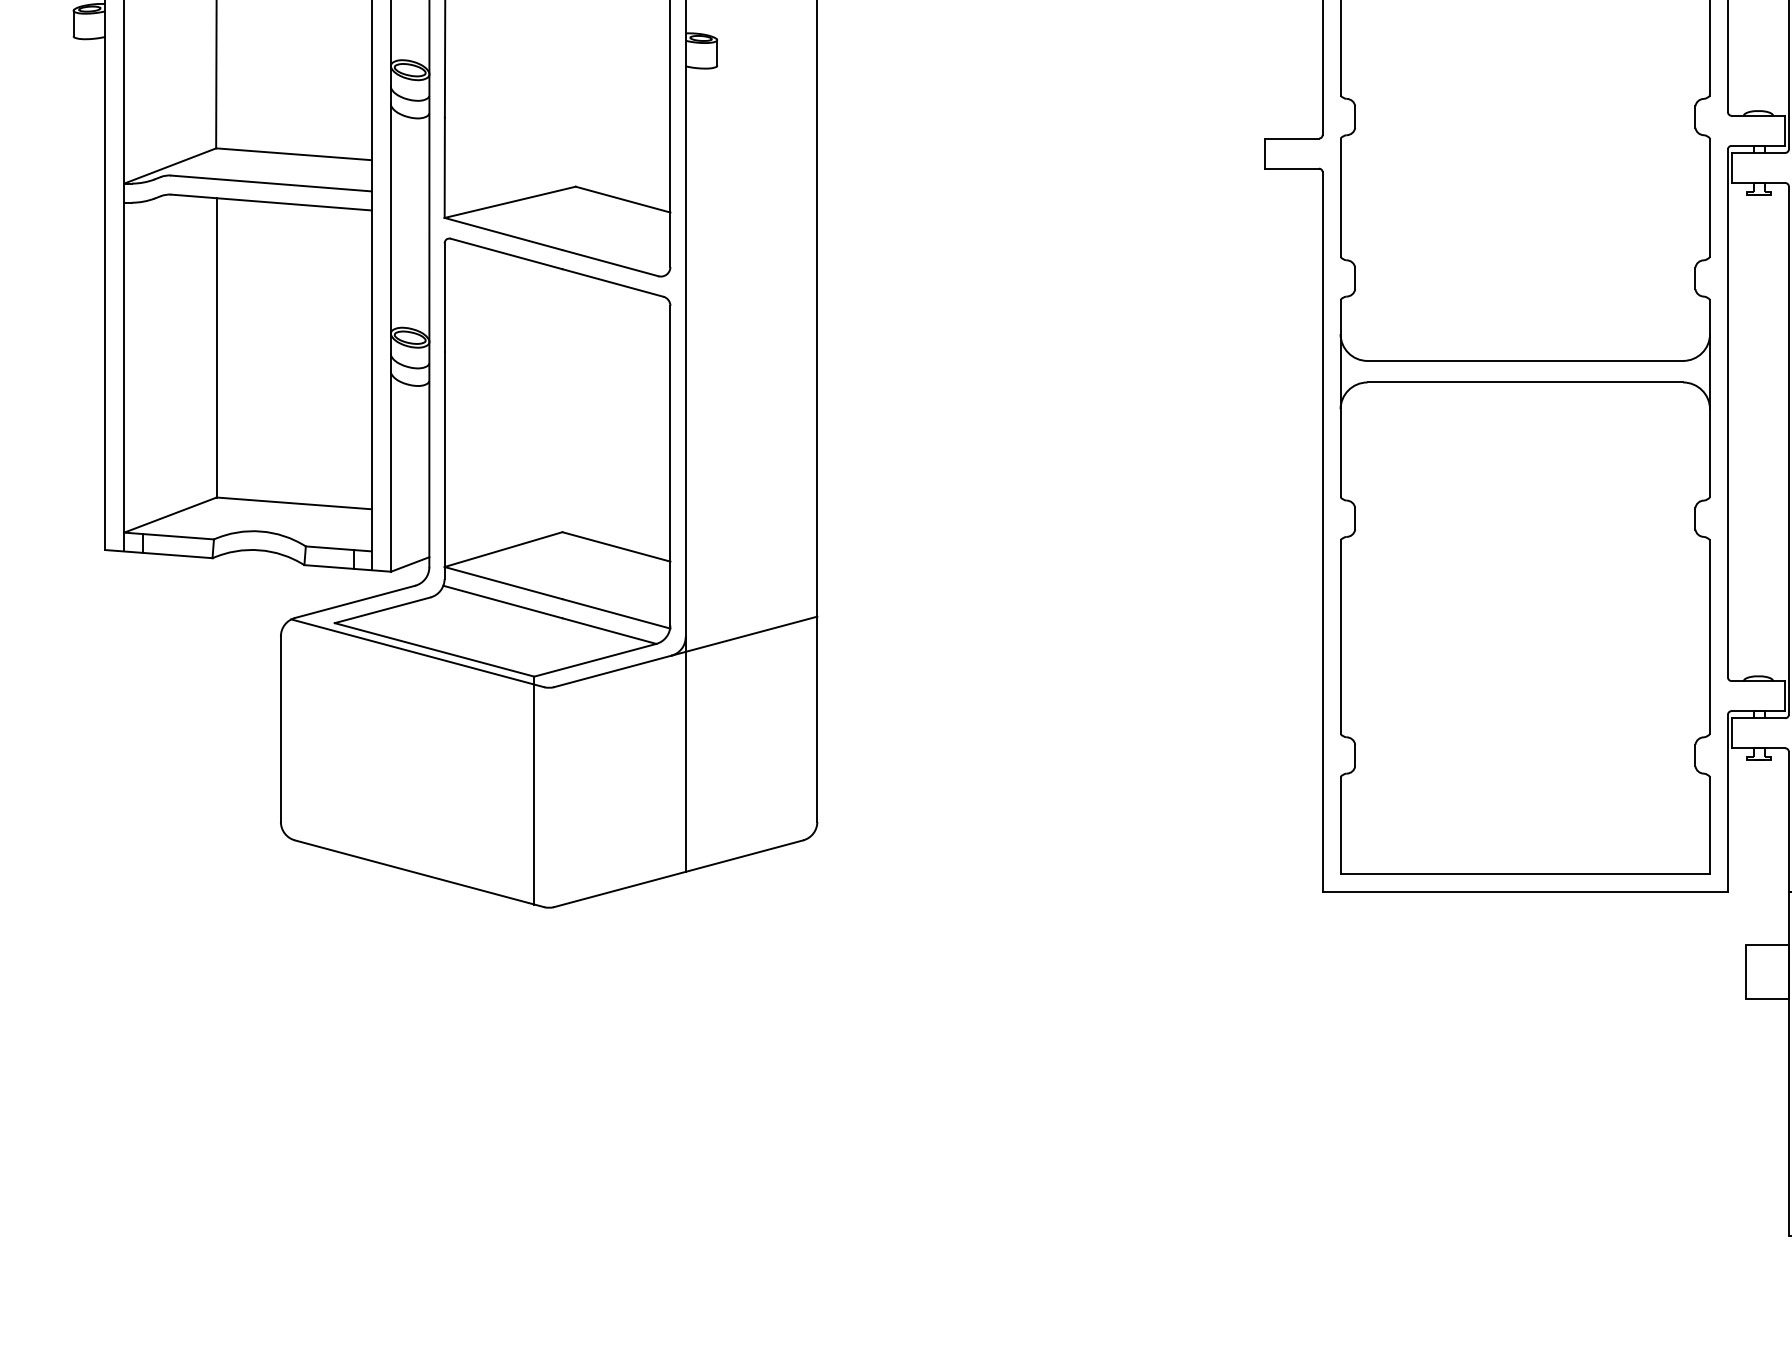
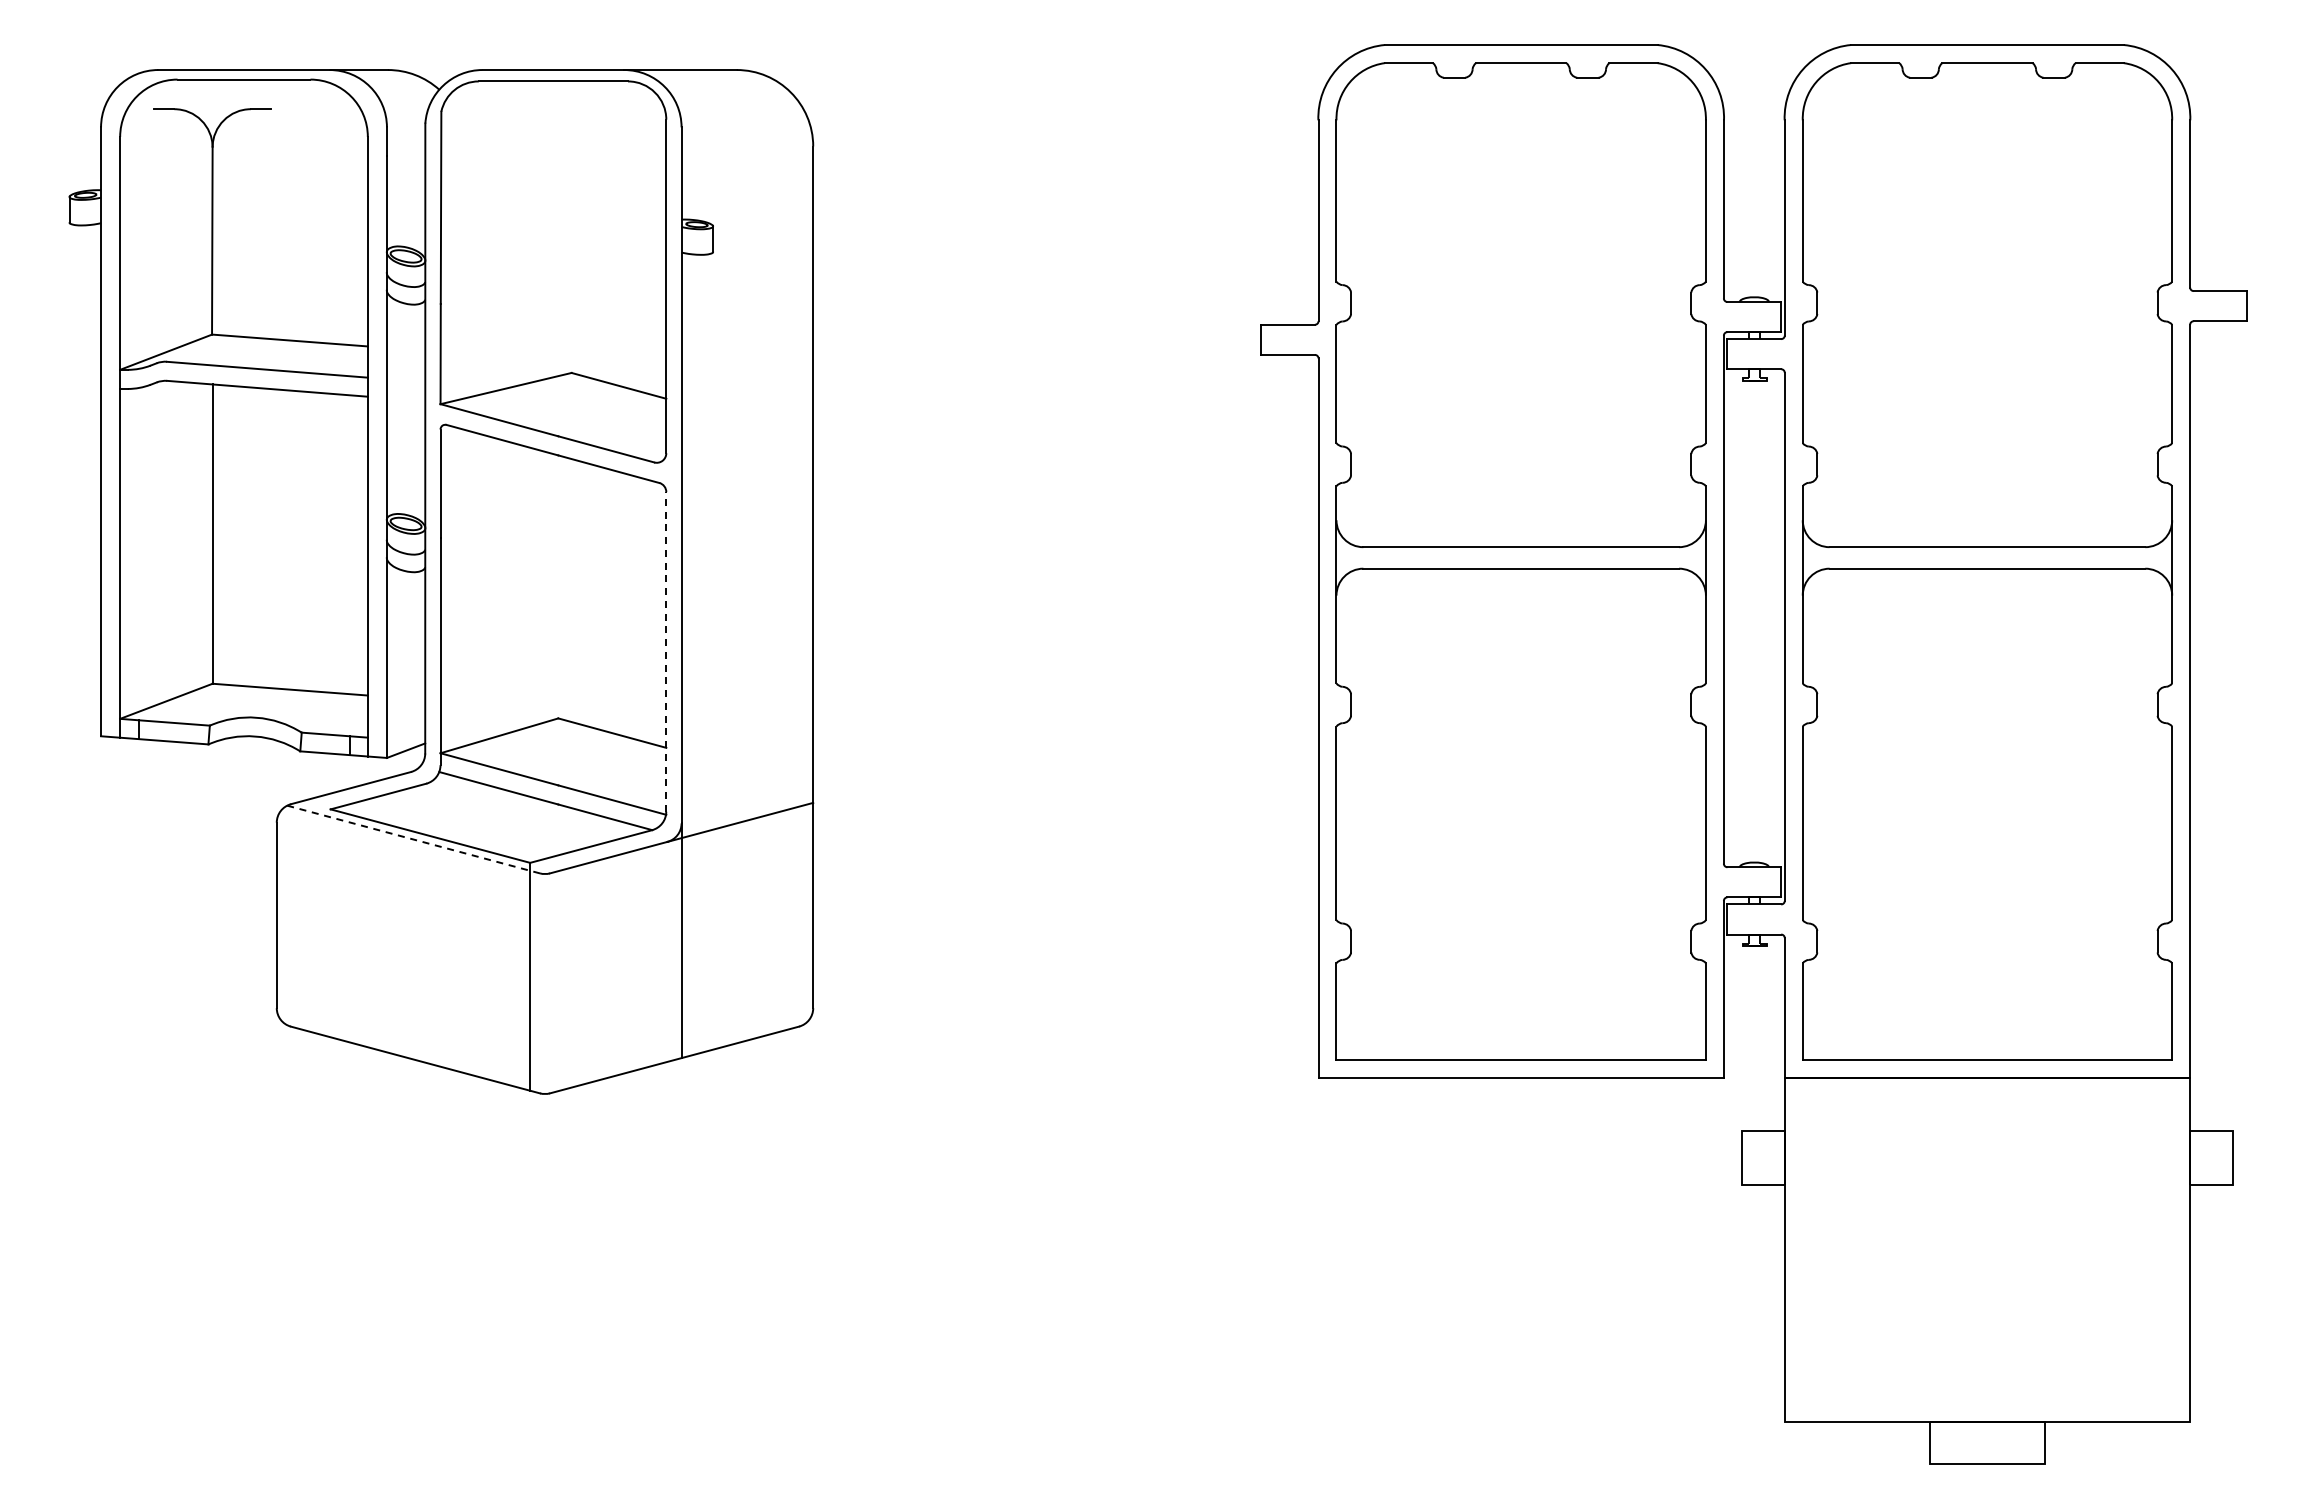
line: (670, 465) -> (666, 651), solid -> dashed
line: (417, 653) -> (413, 839), solid -> dashed

